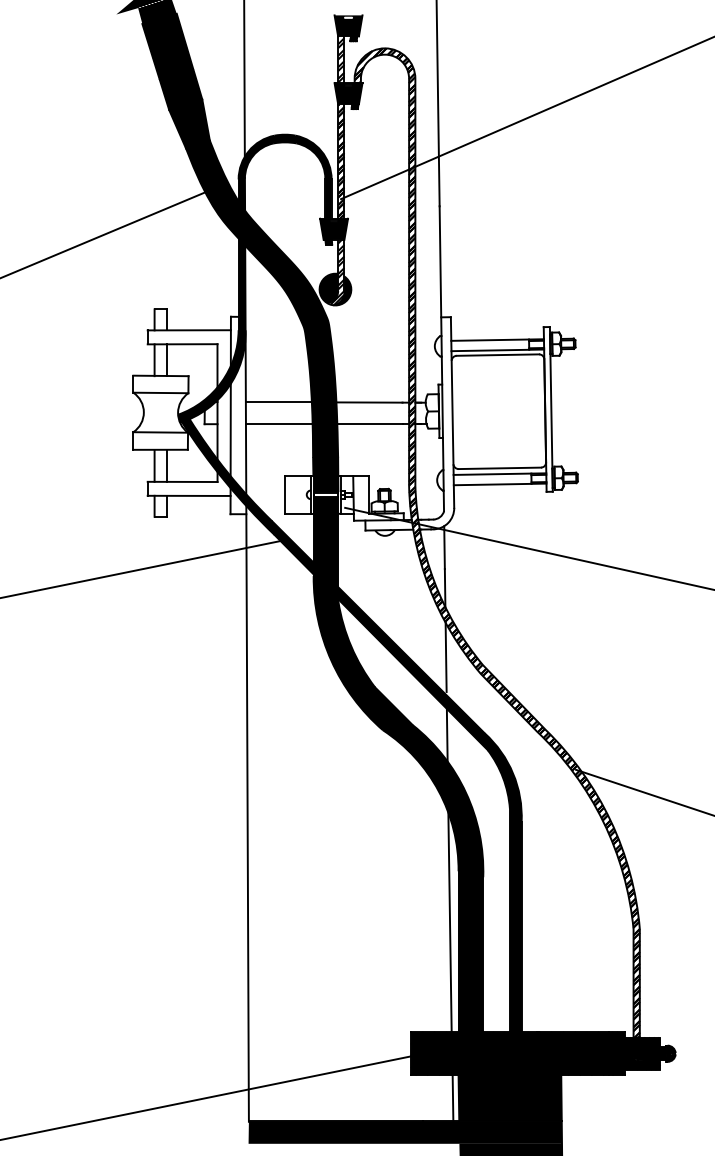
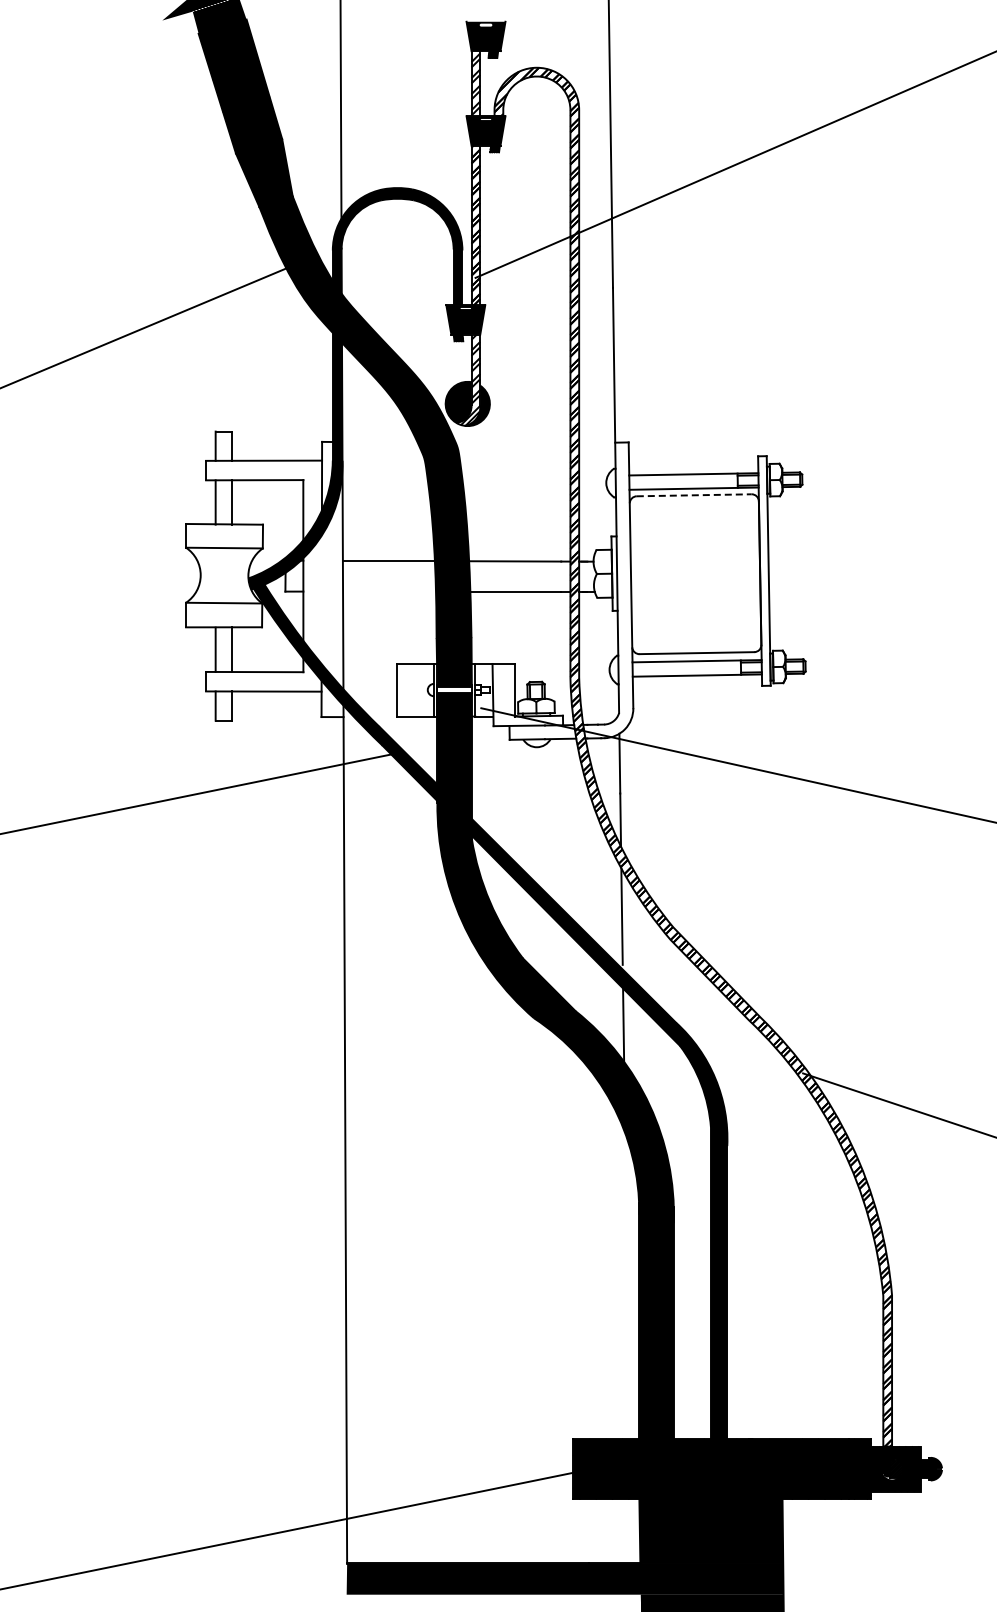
line: (498, 355) -> (694, 495), solid -> dashed
line: (279, 424) -> (389, 591), removed
line: (230, 429) -> (321, 599), removed
line: (450, 922) -> (627, 1286), removed
line: (452, 1098) -> (631, 1531), removed

